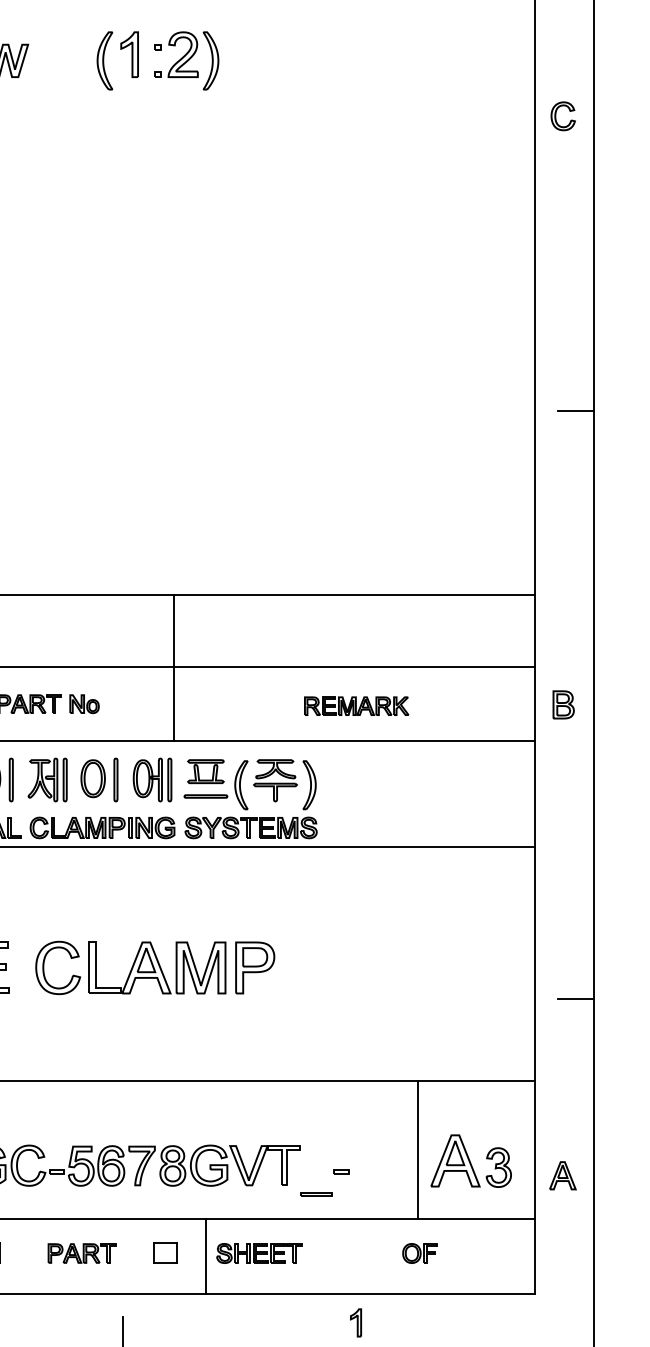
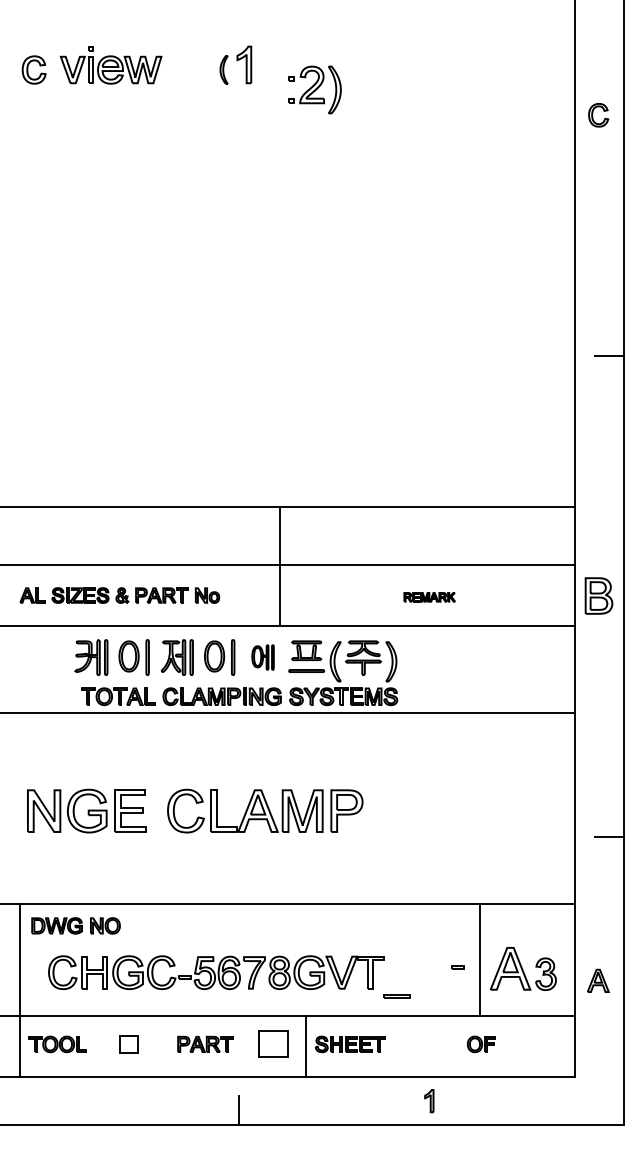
part: (104, 60) -> (223, 69), size x0.6
part: (186, 60) -> (314, 89), moved
part: (563, 705) -> (598, 596), size x1.6
part: (356, 706) -> (429, 597), size x0.6
part: (151, 779) -> (262, 657), size x0.7
part: (340, 1171) -> (457, 967), moved
part: (165, 1253) -> (273, 1044), size x1.6

